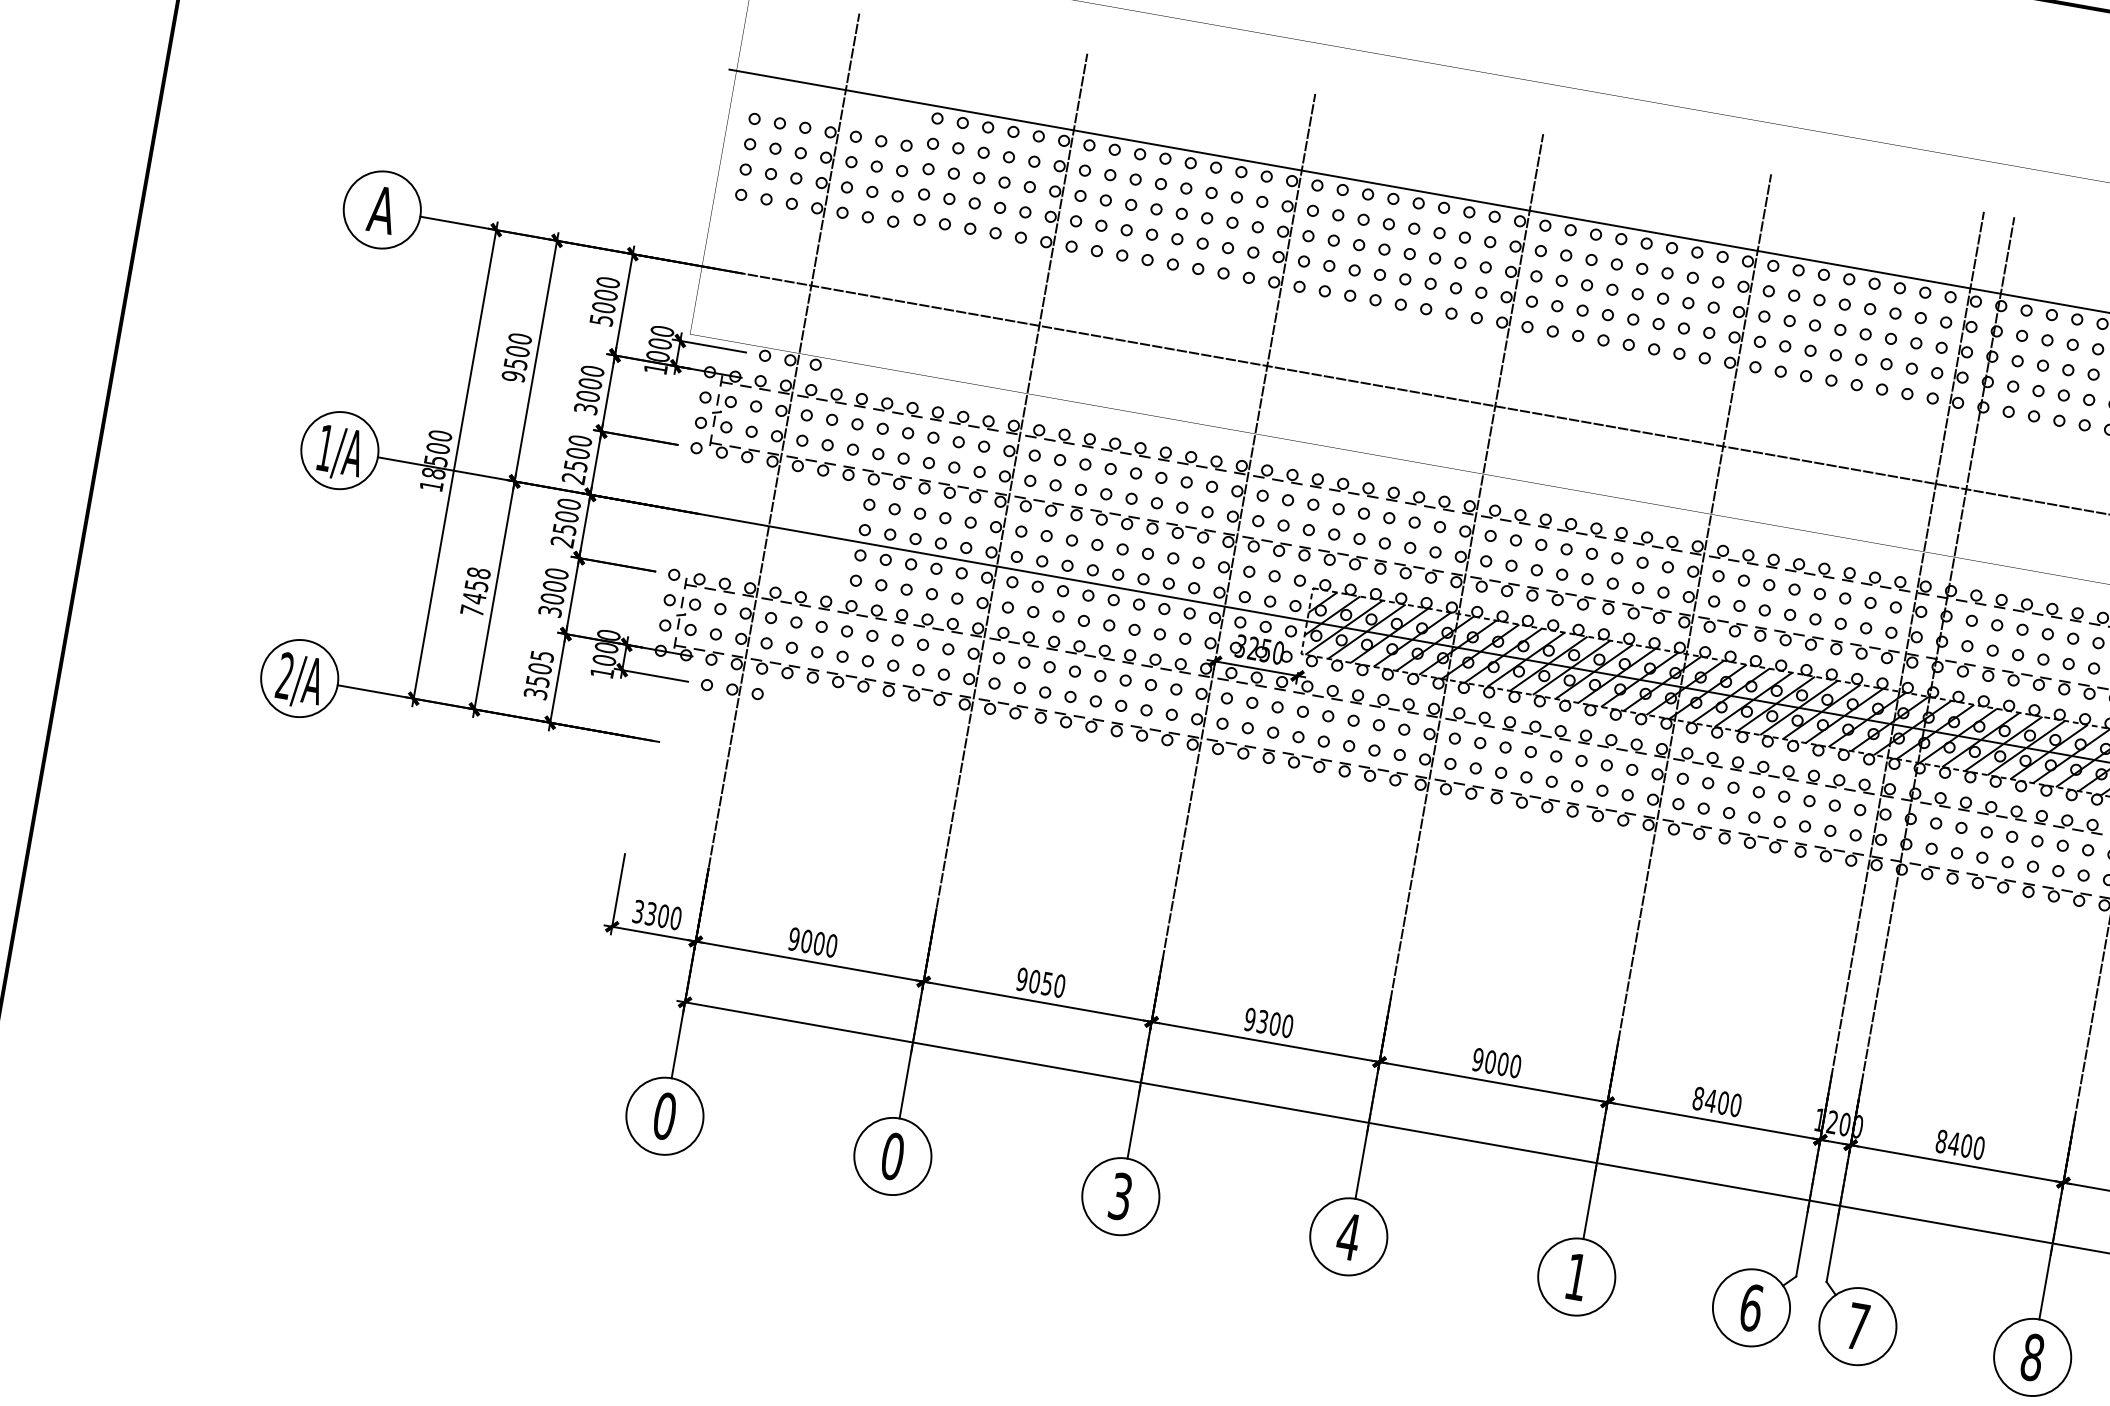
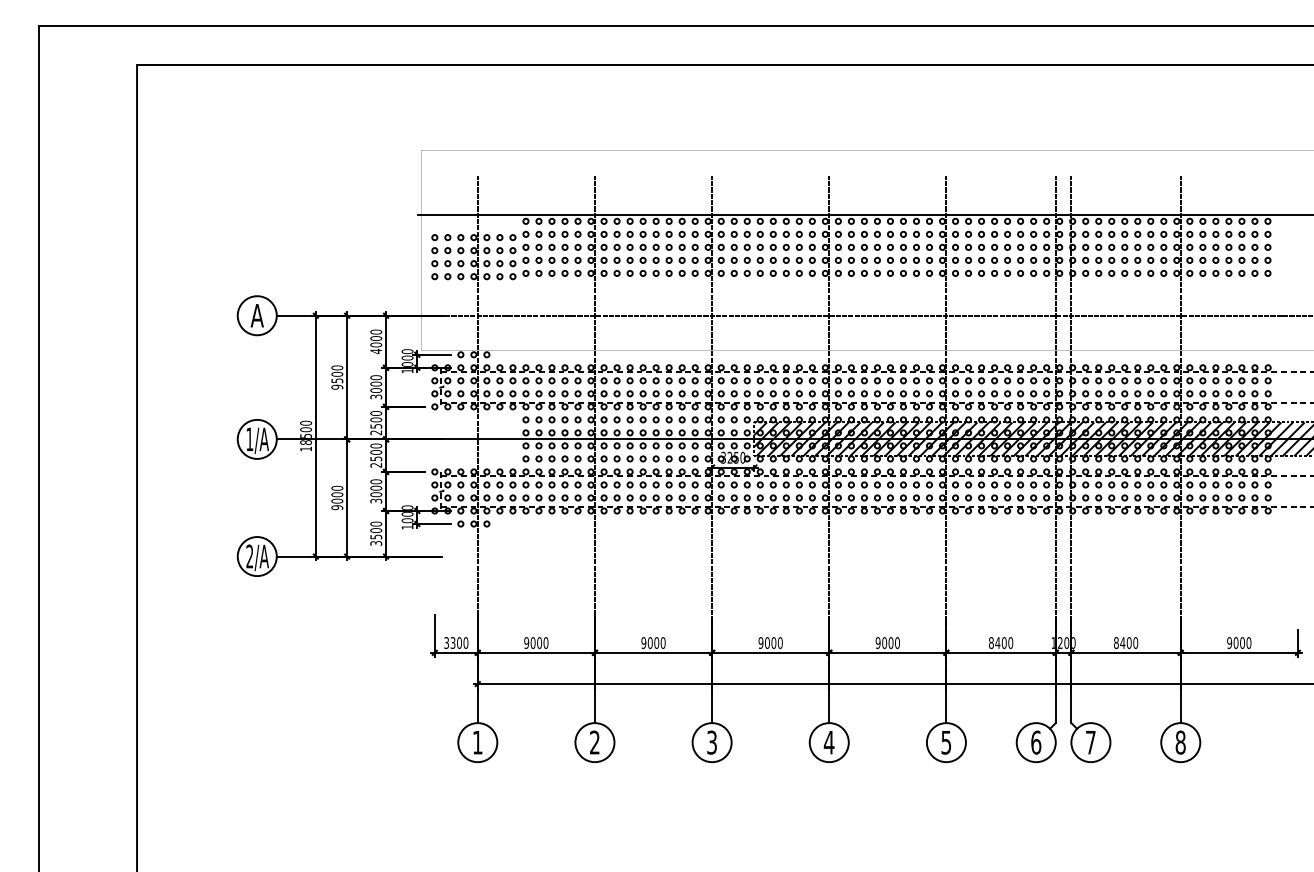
text: (602, 320) -> (376, 351), 5000 -> 4000
text: (476, 591) -> (337, 497), 7458 -> 9000
text: (543, 655) -> (376, 523), 3505 -> 3500
text: (1046, 982) -> (656, 642), 9050 -> 9000
text: (1262, 1020) -> (767, 642), 9300 -> 9000
text: (664, 1115) -> (477, 742), 0 -> 1
text: (892, 1156) -> (594, 742), 0 -> 2
text: (1576, 1276) -> (946, 742), 1 -> 5

